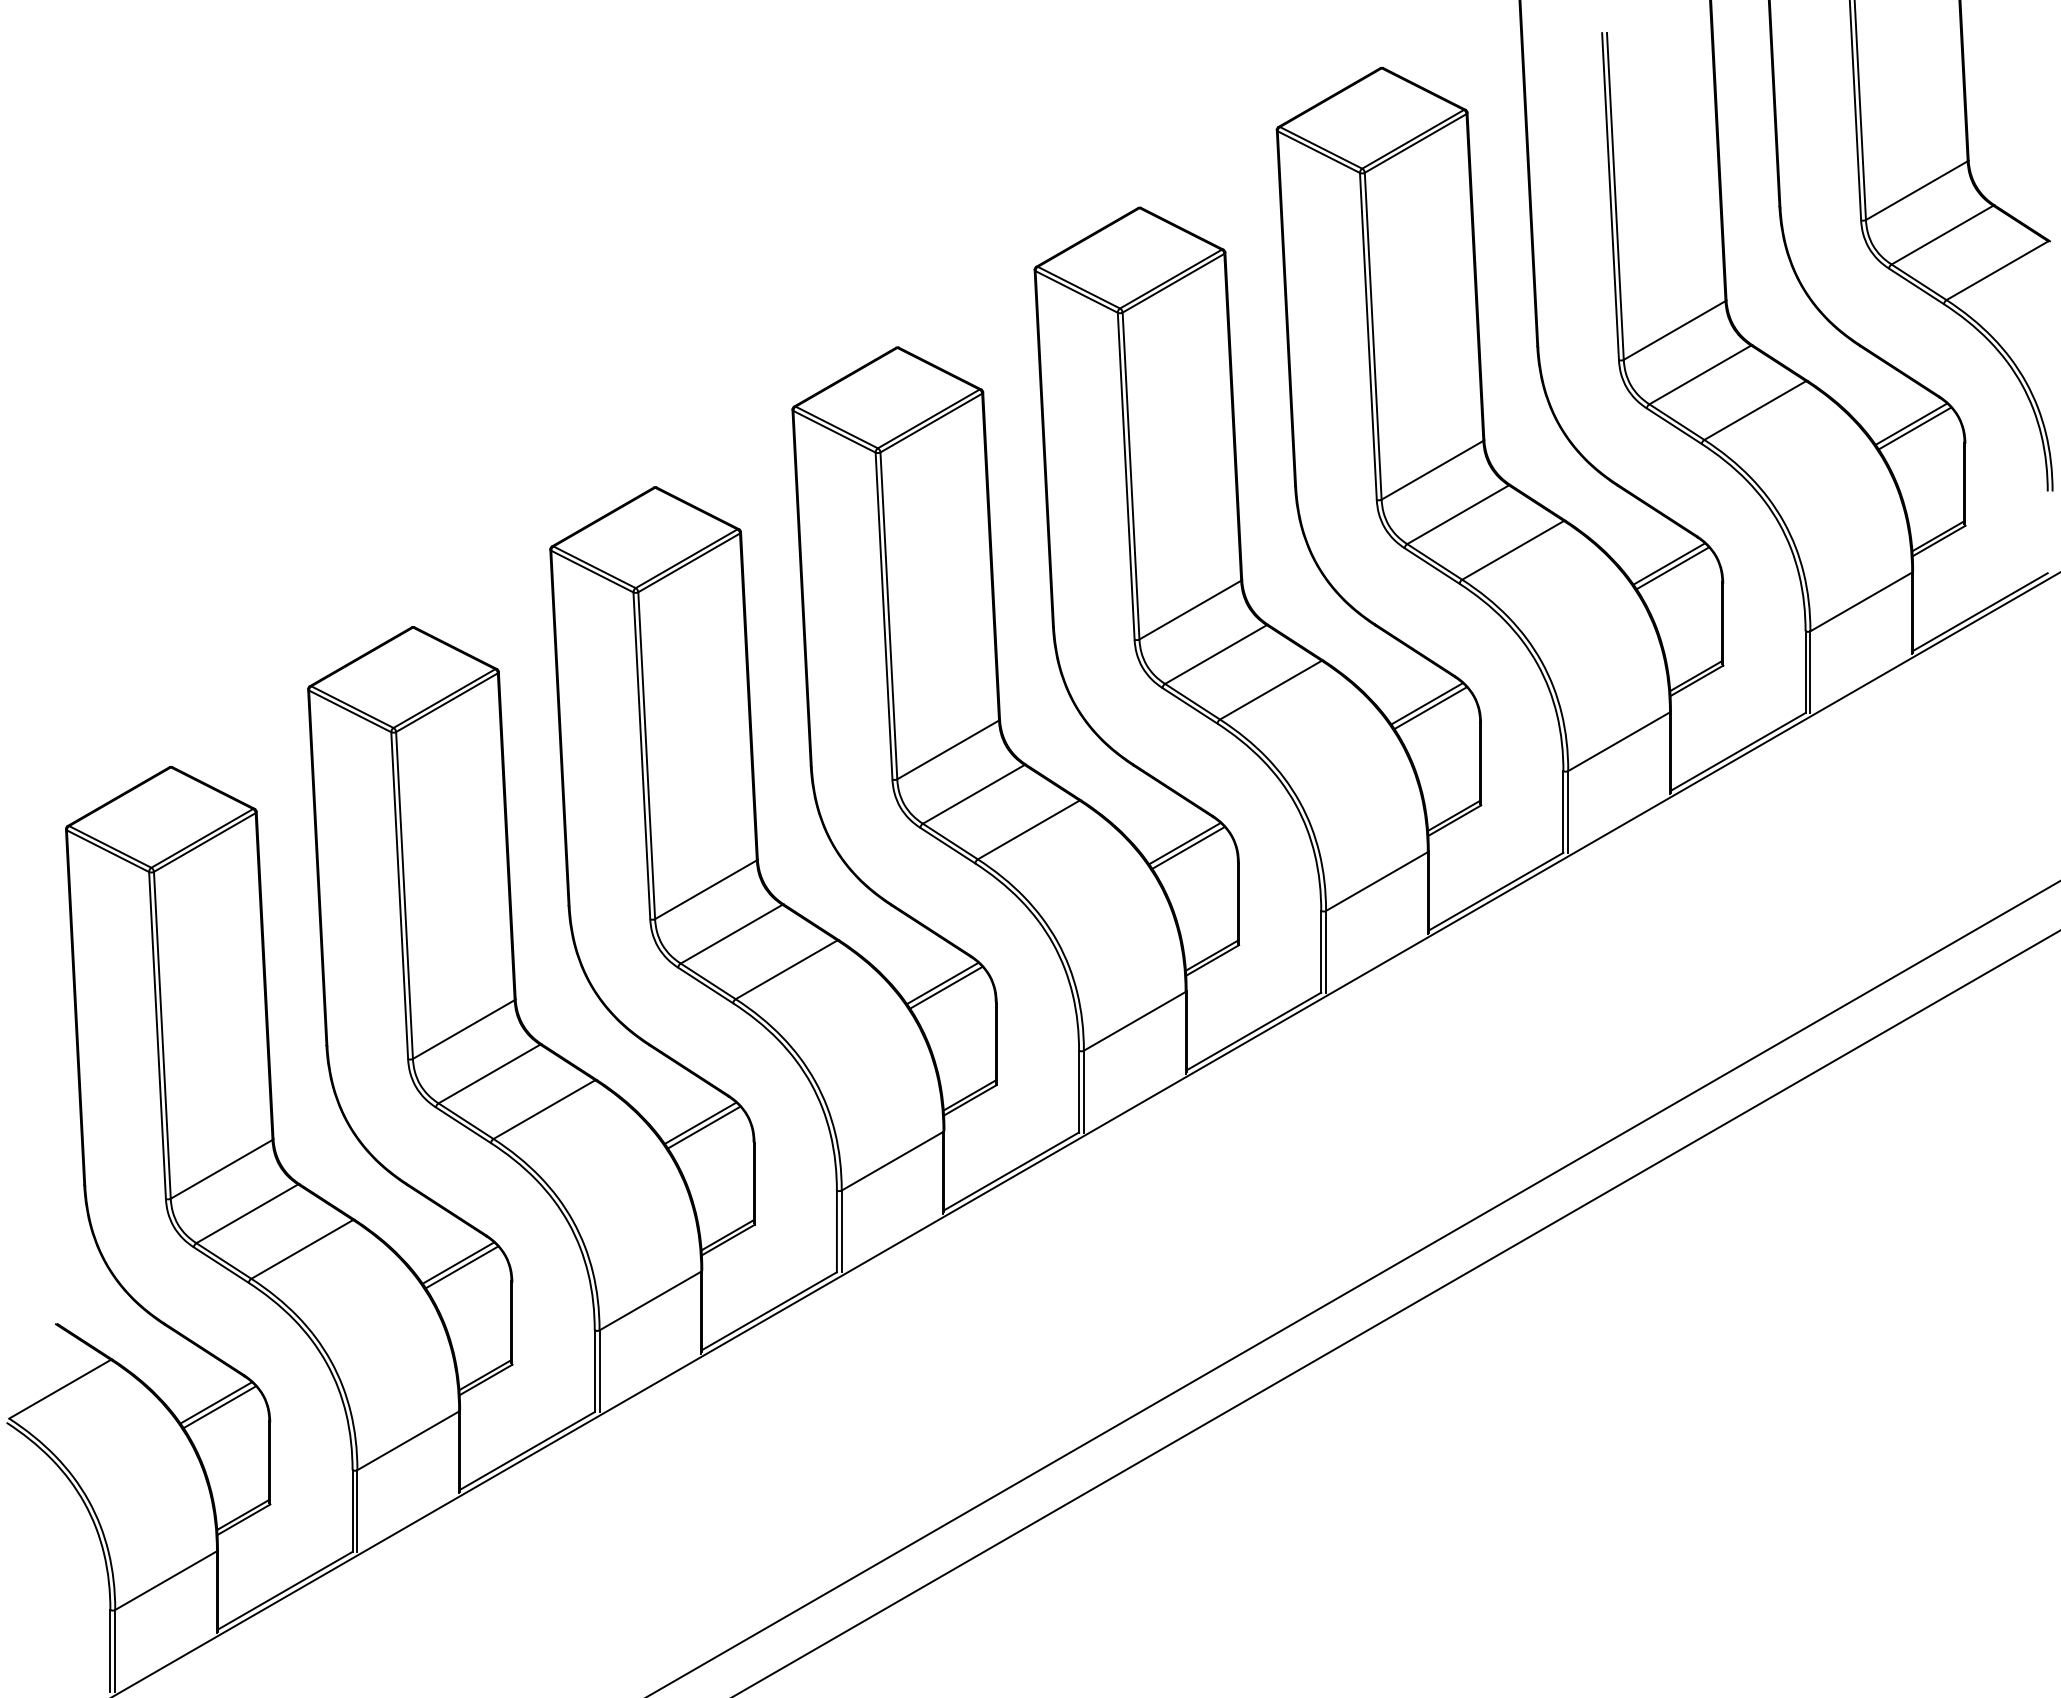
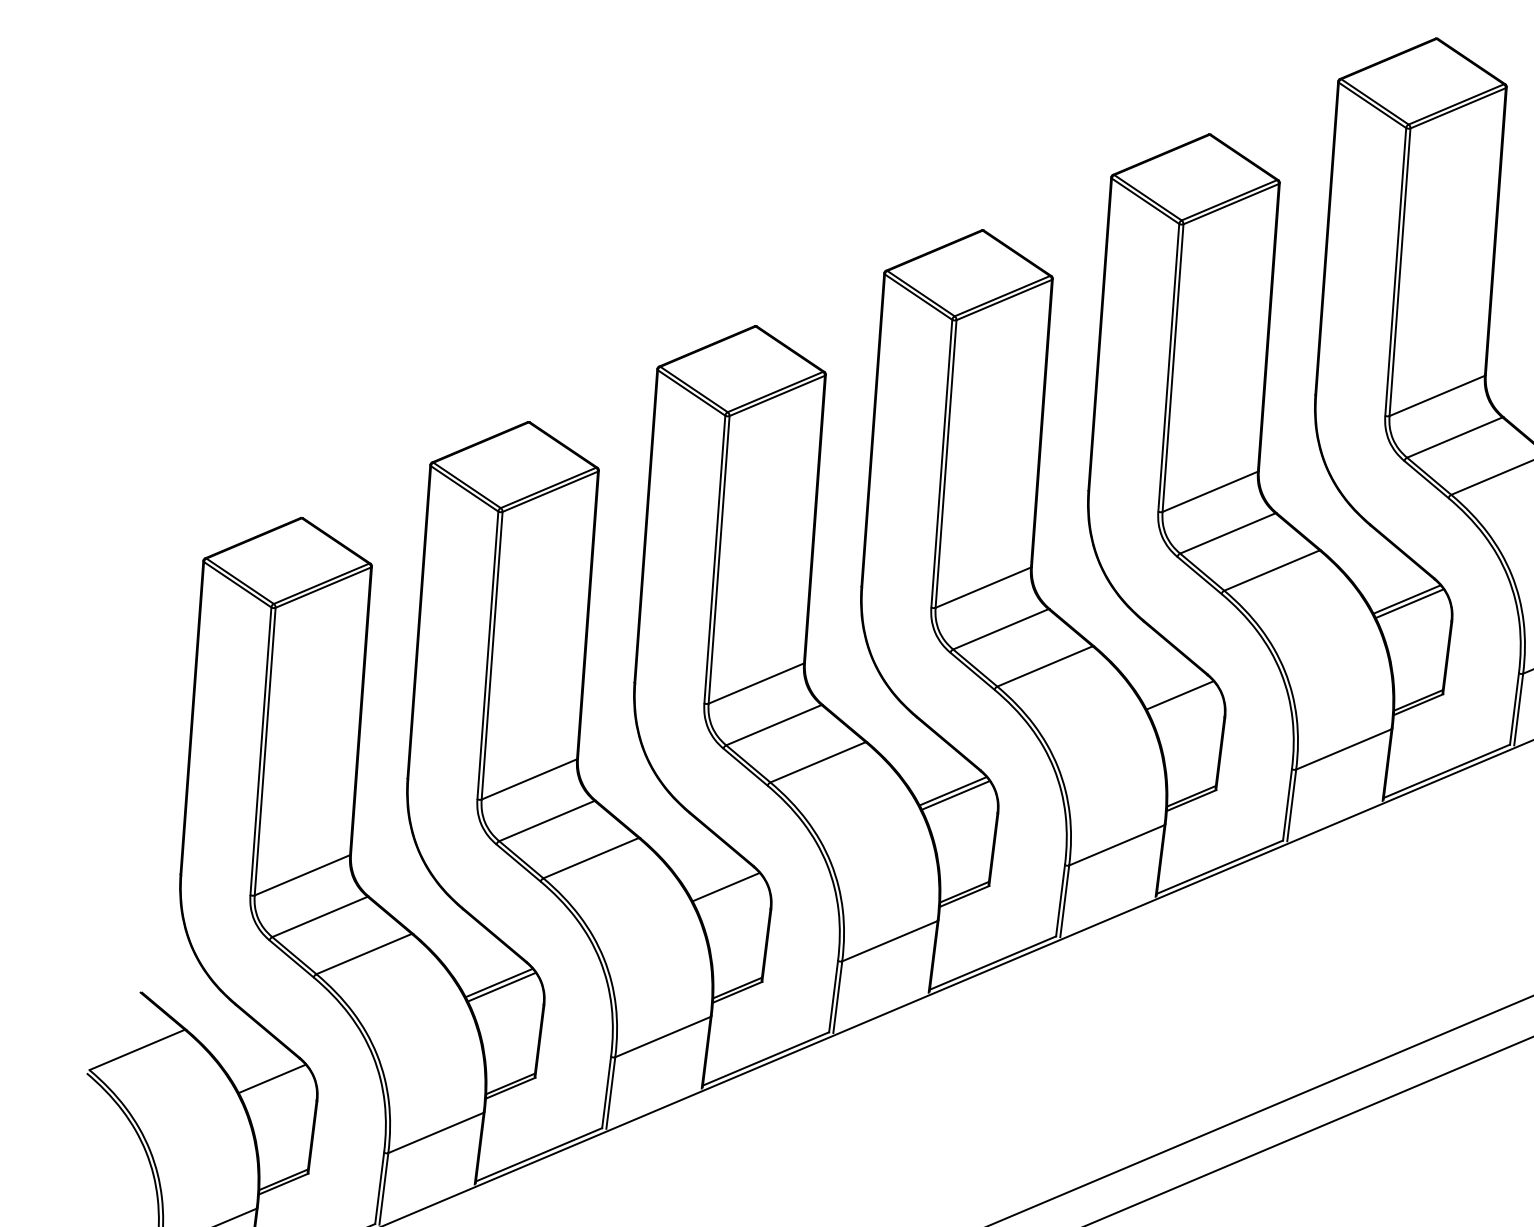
line: (1188, 847) -> (1182, 699), removed
line: (704, 1127) -> (729, 891), removed
line: (219, 1407) -> (274, 1083), removed

